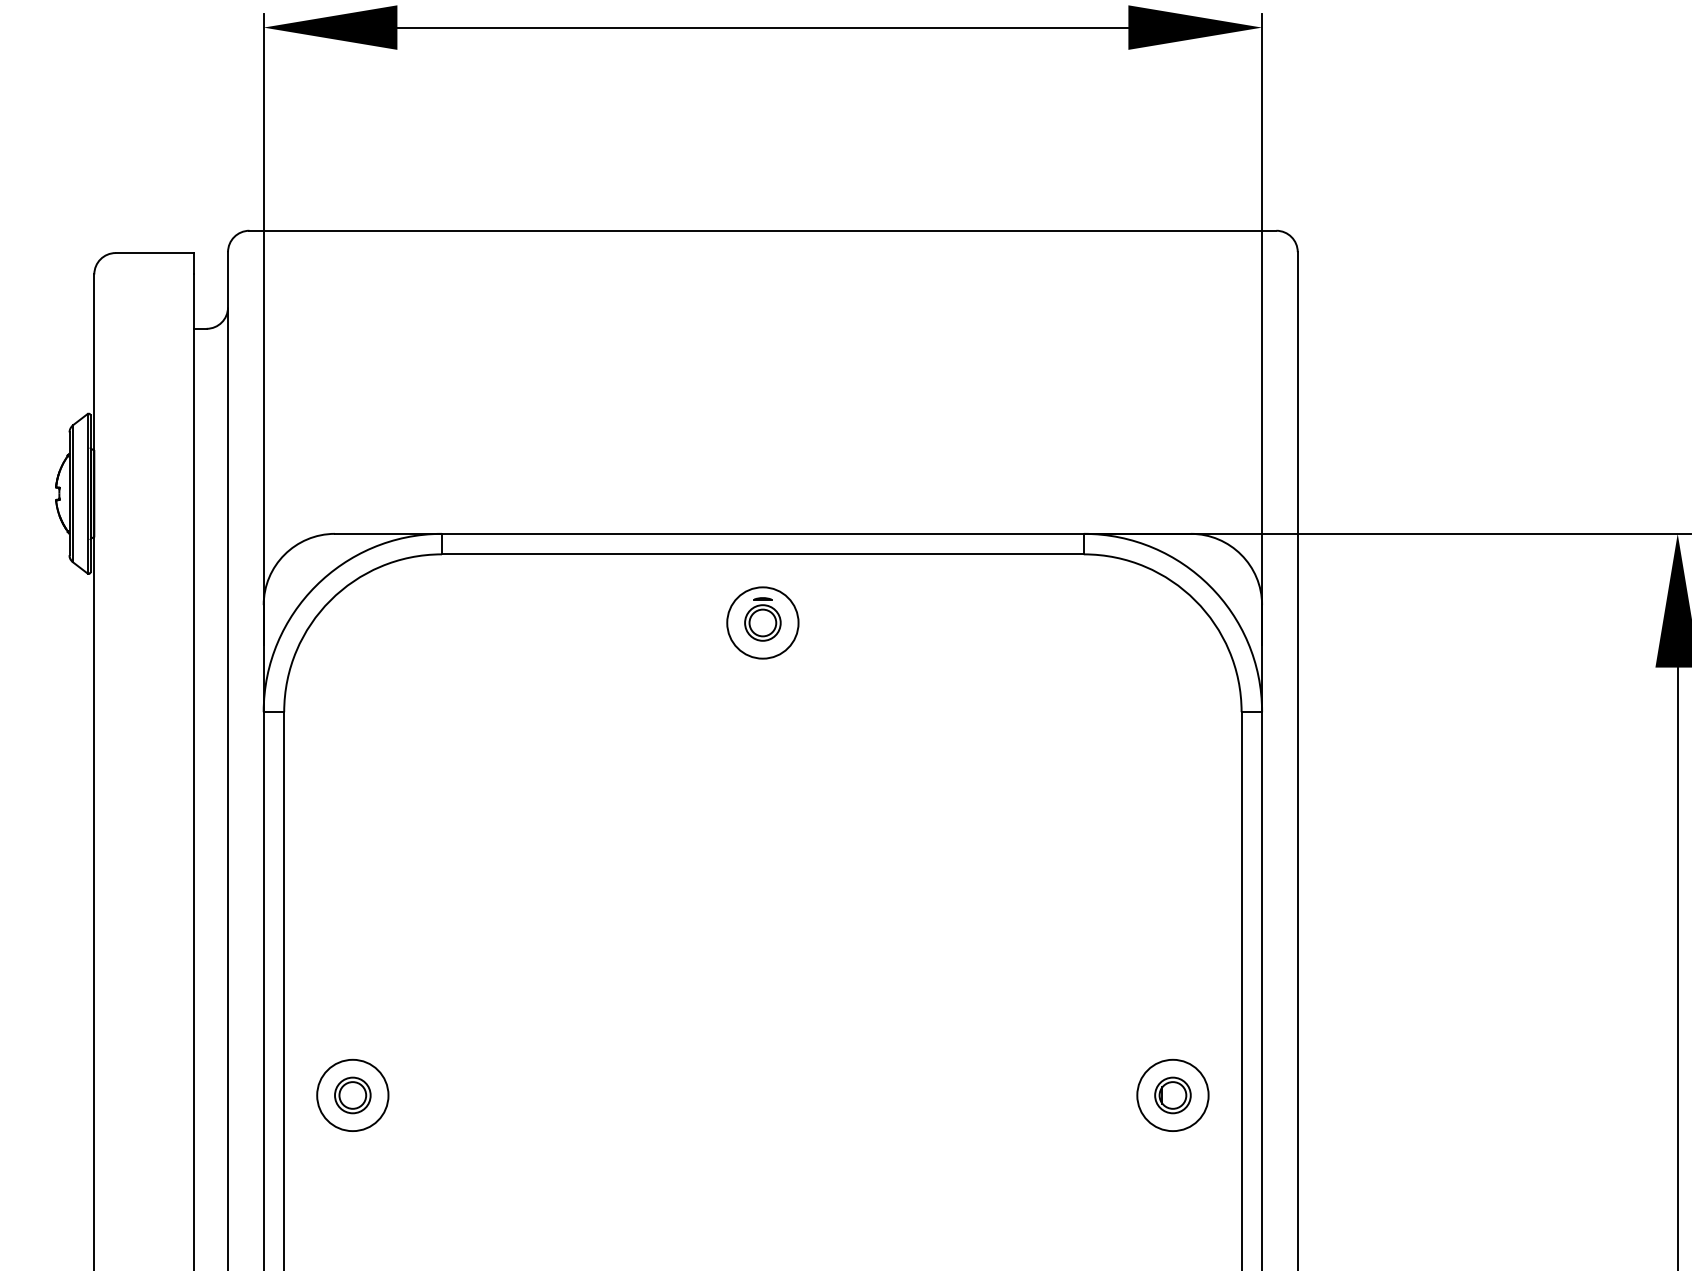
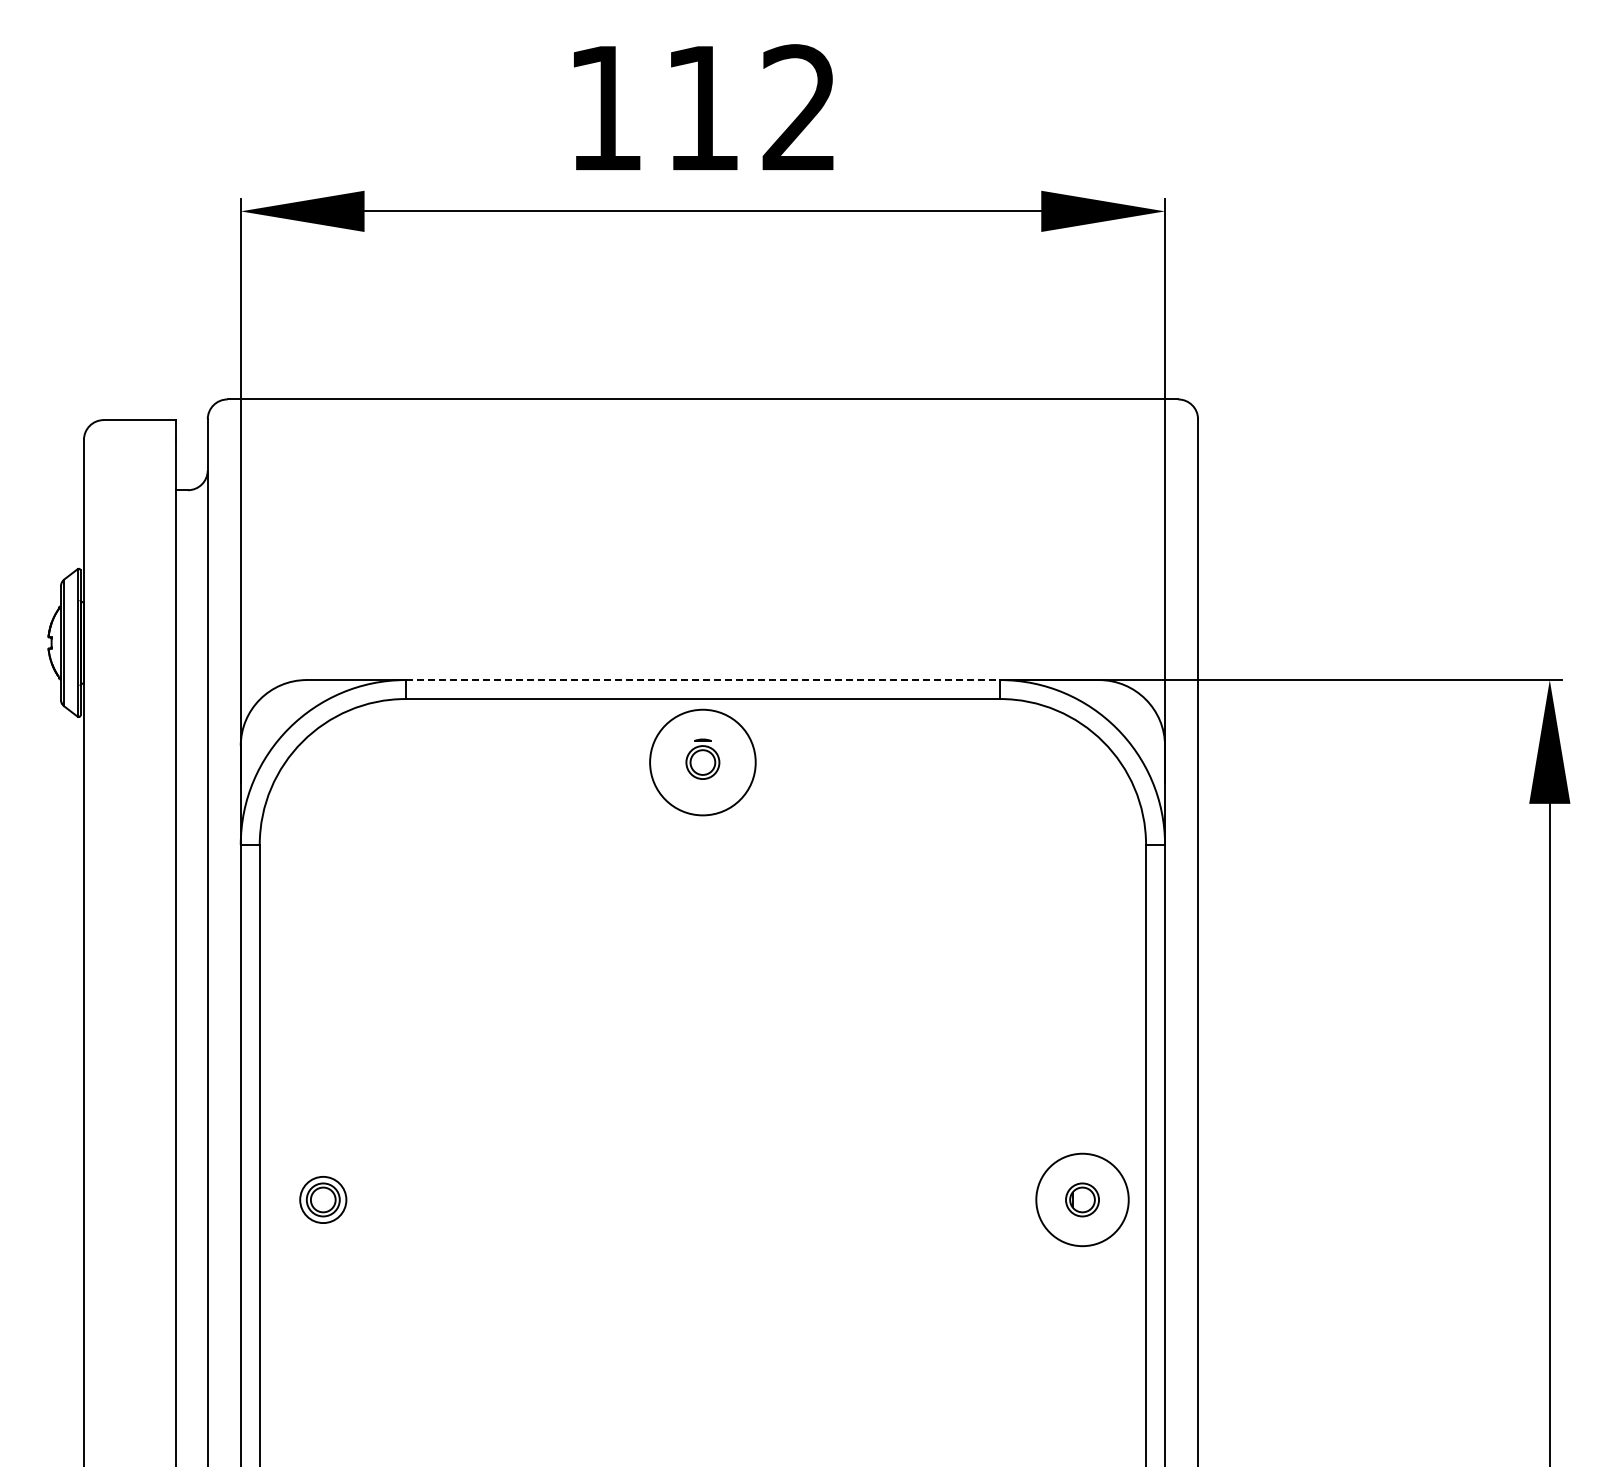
line: (763, 534) -> (703, 680), solid -> dashed
circle: (762, 622) -> (702, 762), size x1.6
circle: (353, 1094) -> (323, 1199), size x0.7
circle: (1172, 1094) -> (1082, 1199), size x1.4

